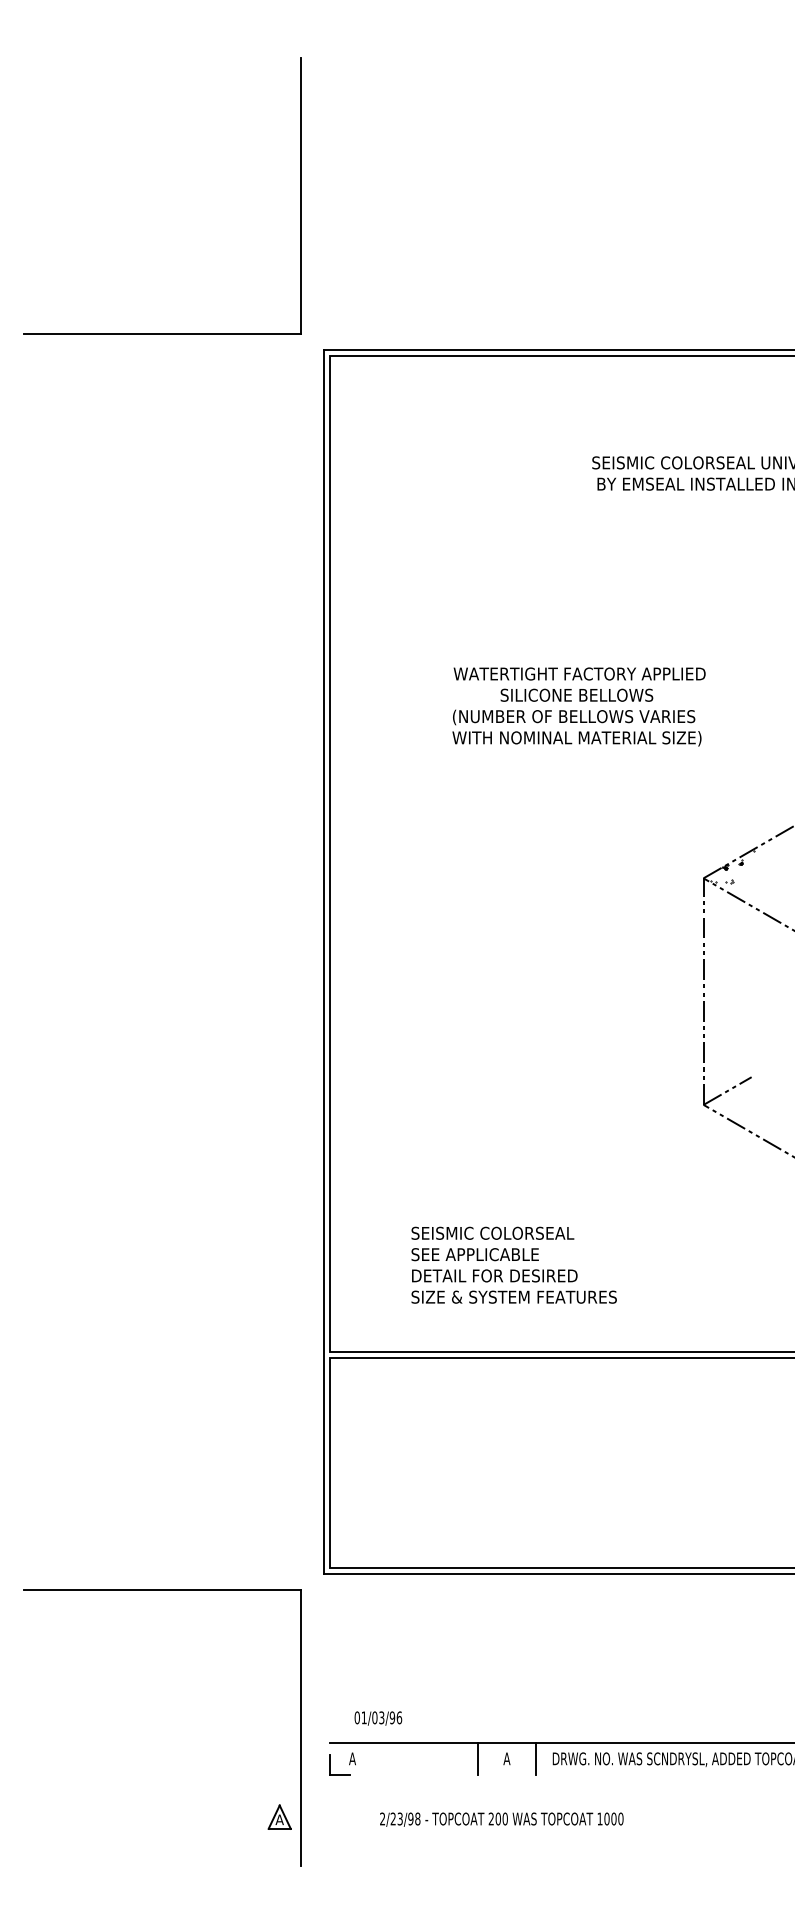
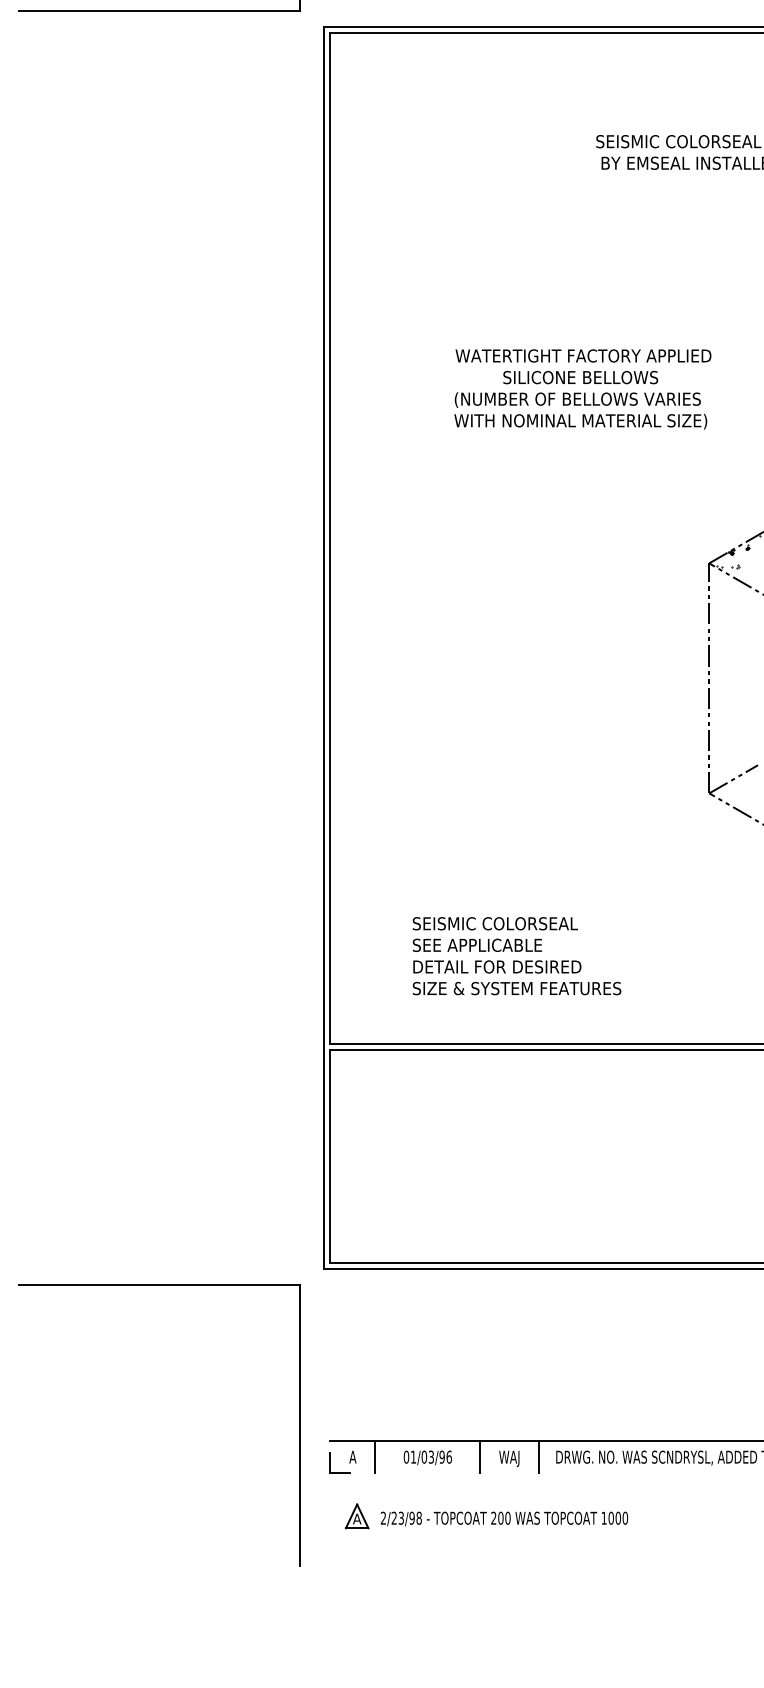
text: (378, 1718) -> (428, 1457), moved
line: (374, 1758) -> (375, 1456), added
text: (506, 1760) -> (509, 1458), A -> WAJ
part: (279, 1816) -> (356, 1515), moved

